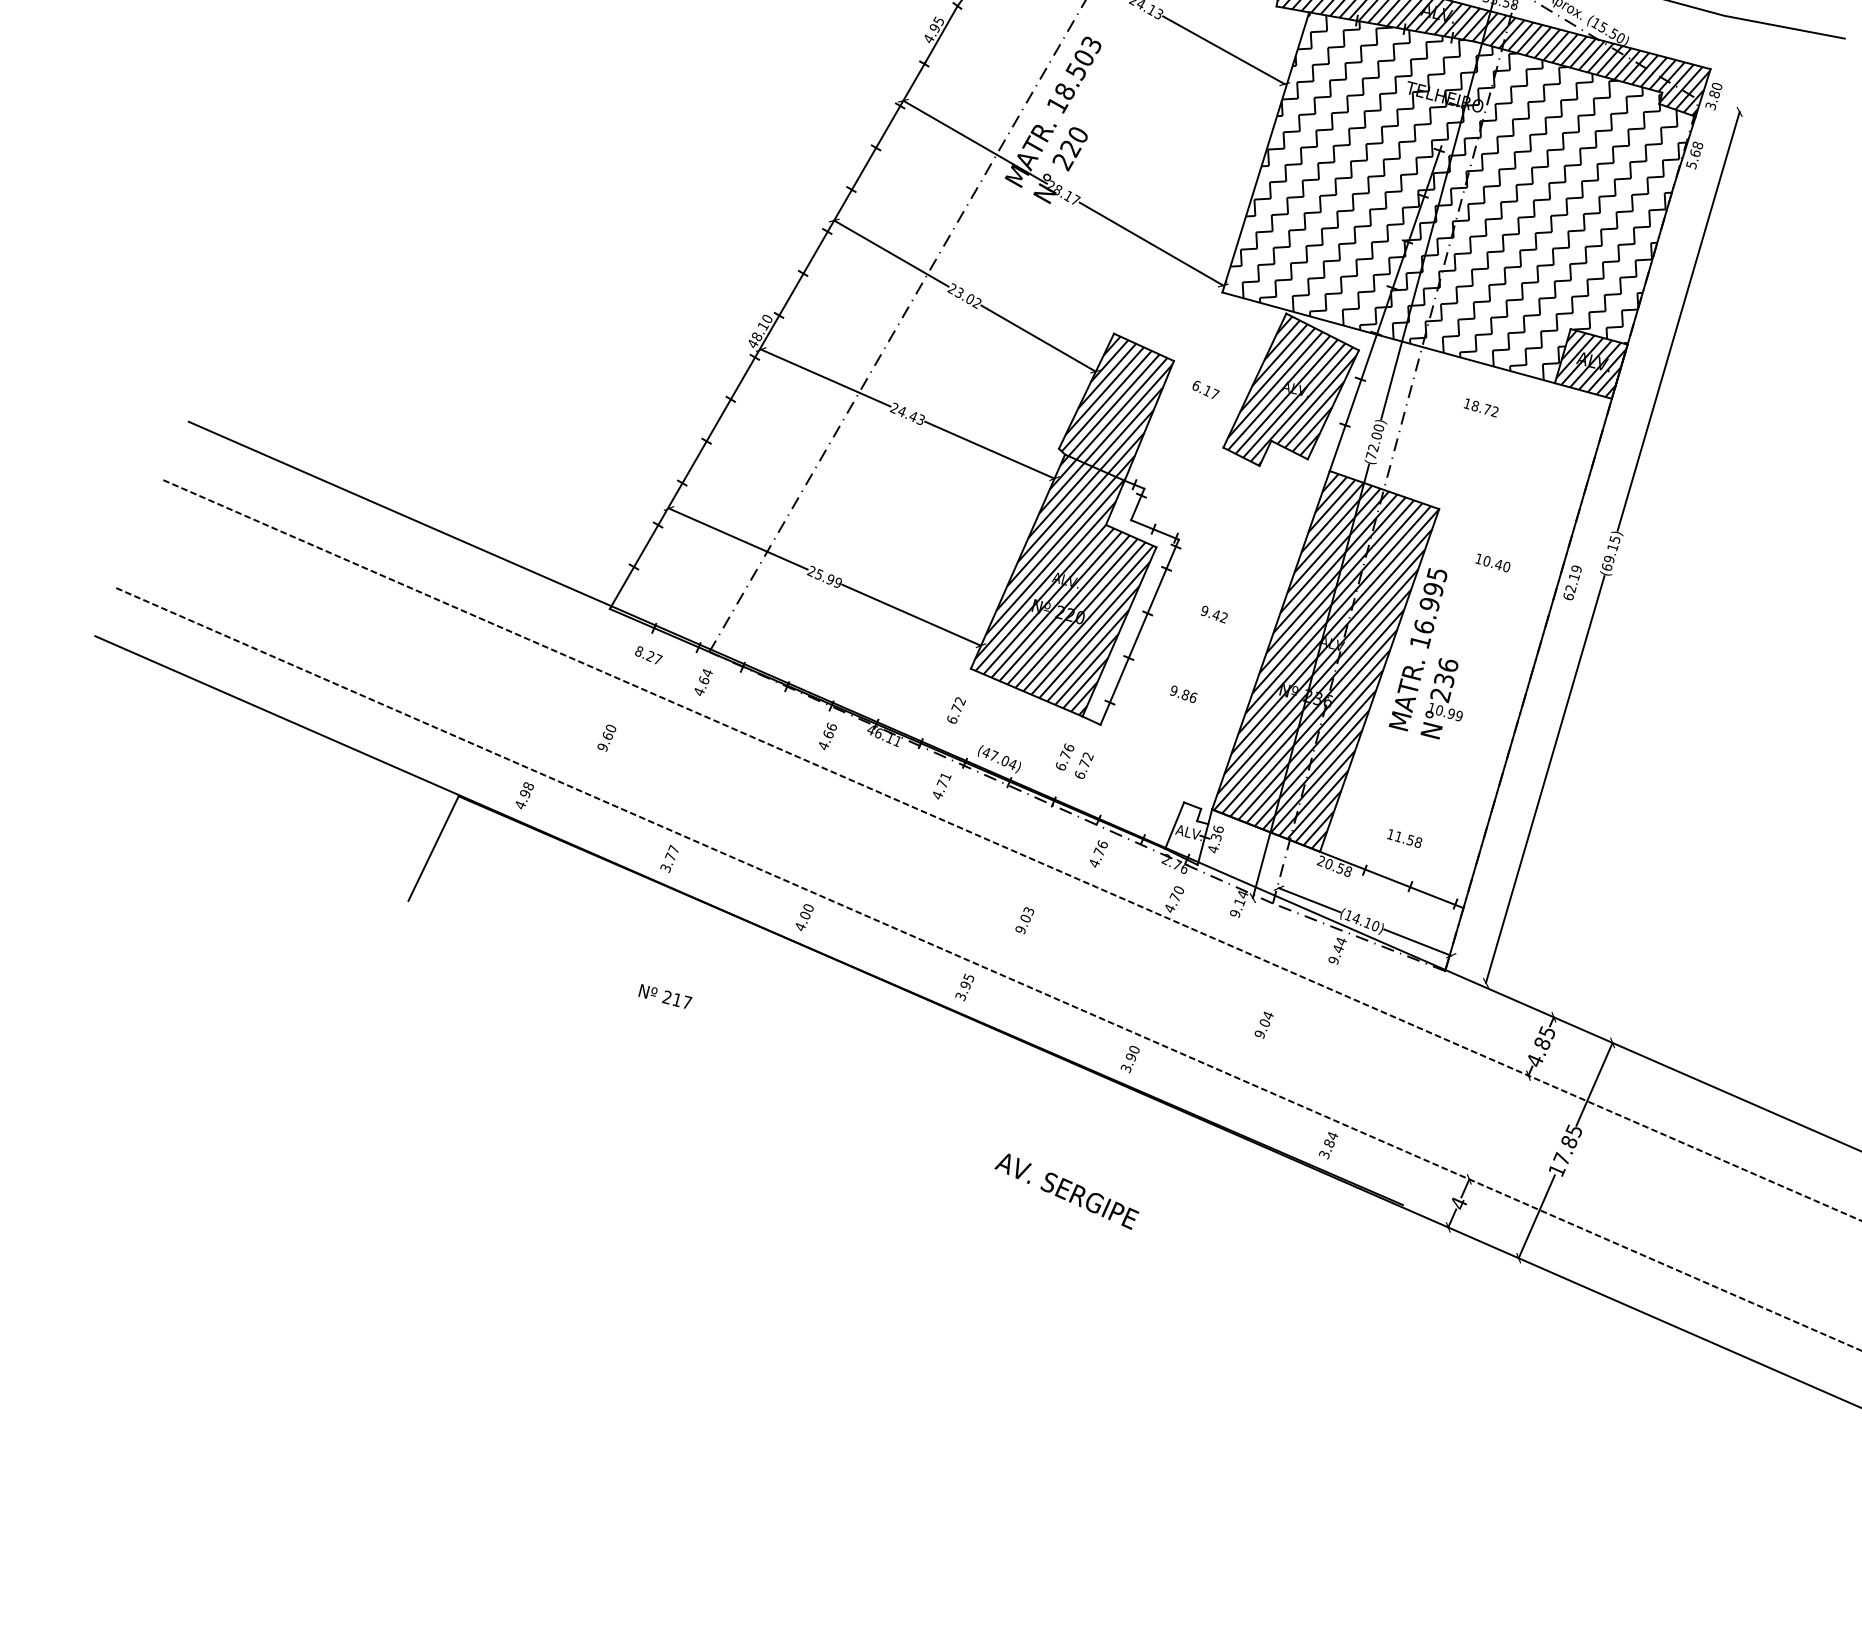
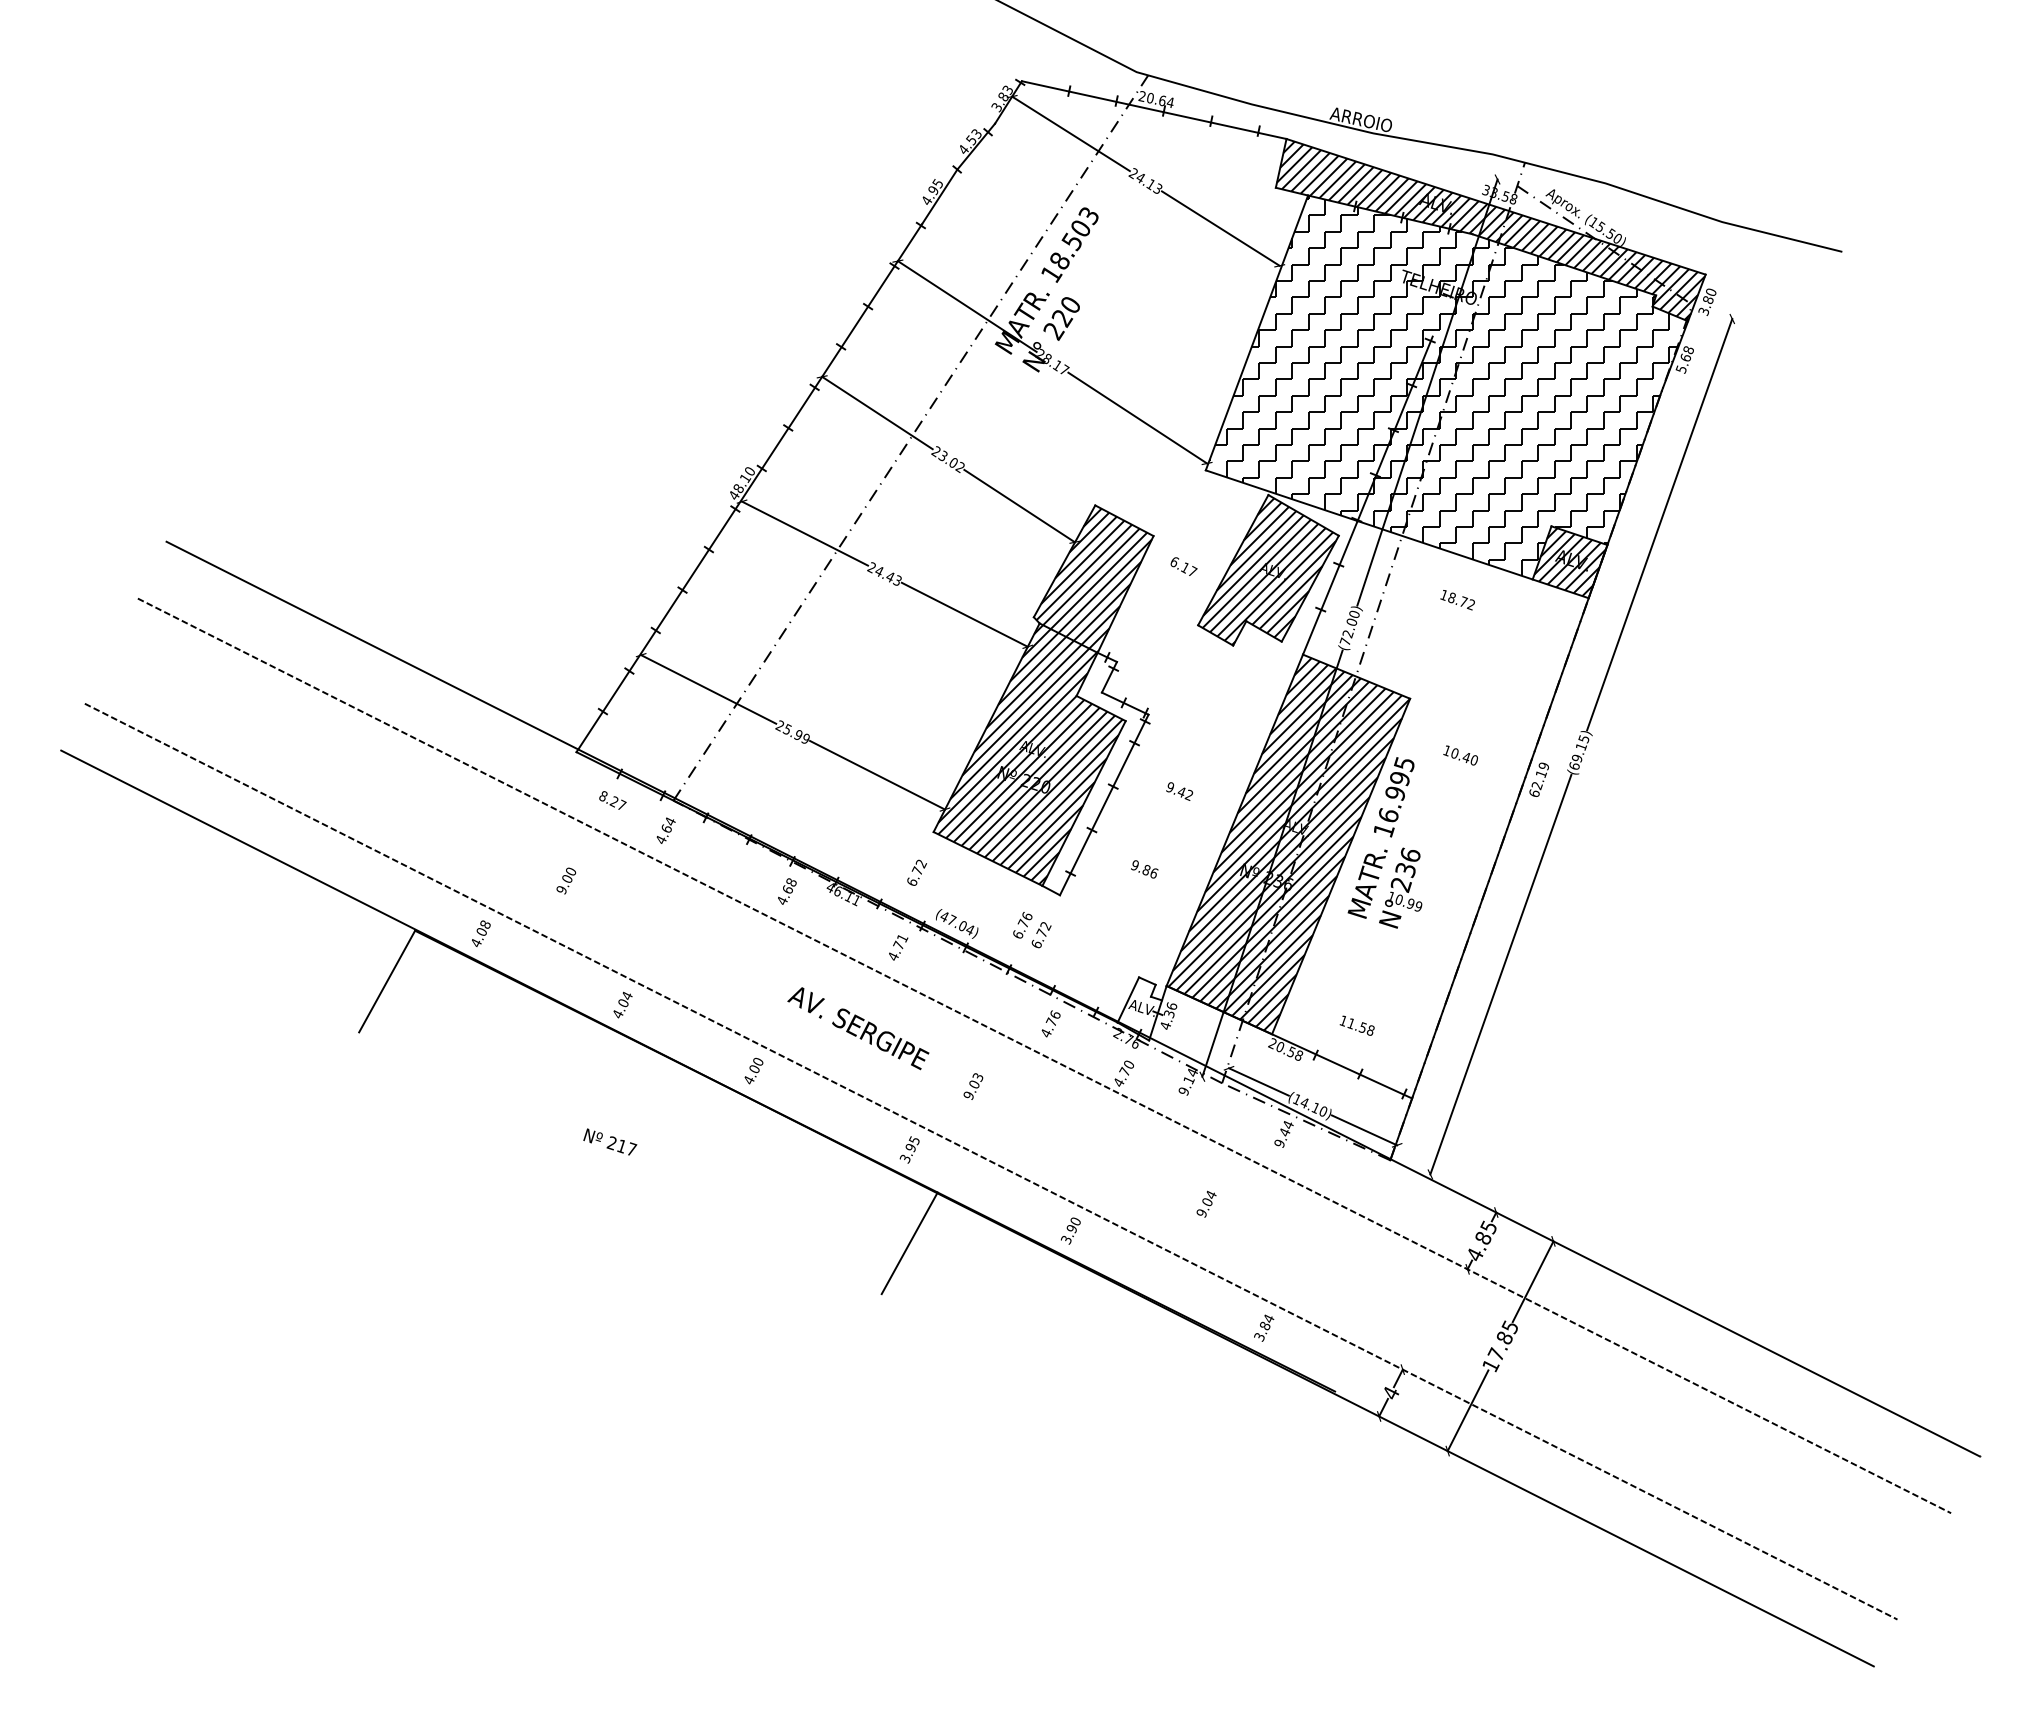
text: (830, 726) -> (790, 881), 4.66 -> 4.68
text: (607, 734) -> (567, 877), 9.60 -> 9.00
text: (525, 794) -> (481, 932), 4.98 -> 4.08
text: (669, 858) -> (622, 1004), 3.77 -> 4.04
line: (969, 1080) -> (909, 1243), added
text: (1067, 1191) -> (858, 1028), moved

